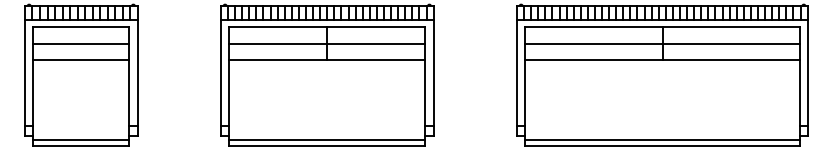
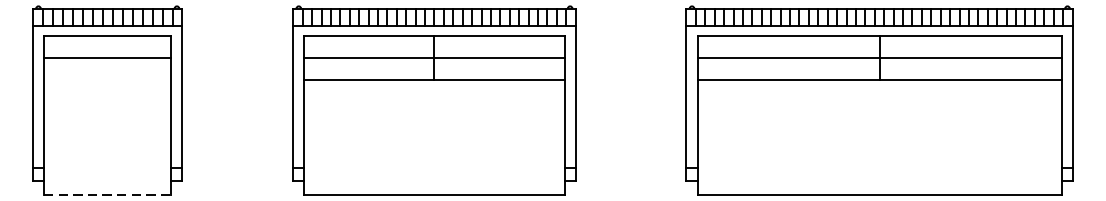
line: (81, 60) -> (108, 80), removed
line: (81, 140) -> (108, 186), removed
line: (327, 140) -> (434, 186), removed
line: (662, 140) -> (879, 186), removed
line: (81, 146) -> (108, 194), solid -> dashed

